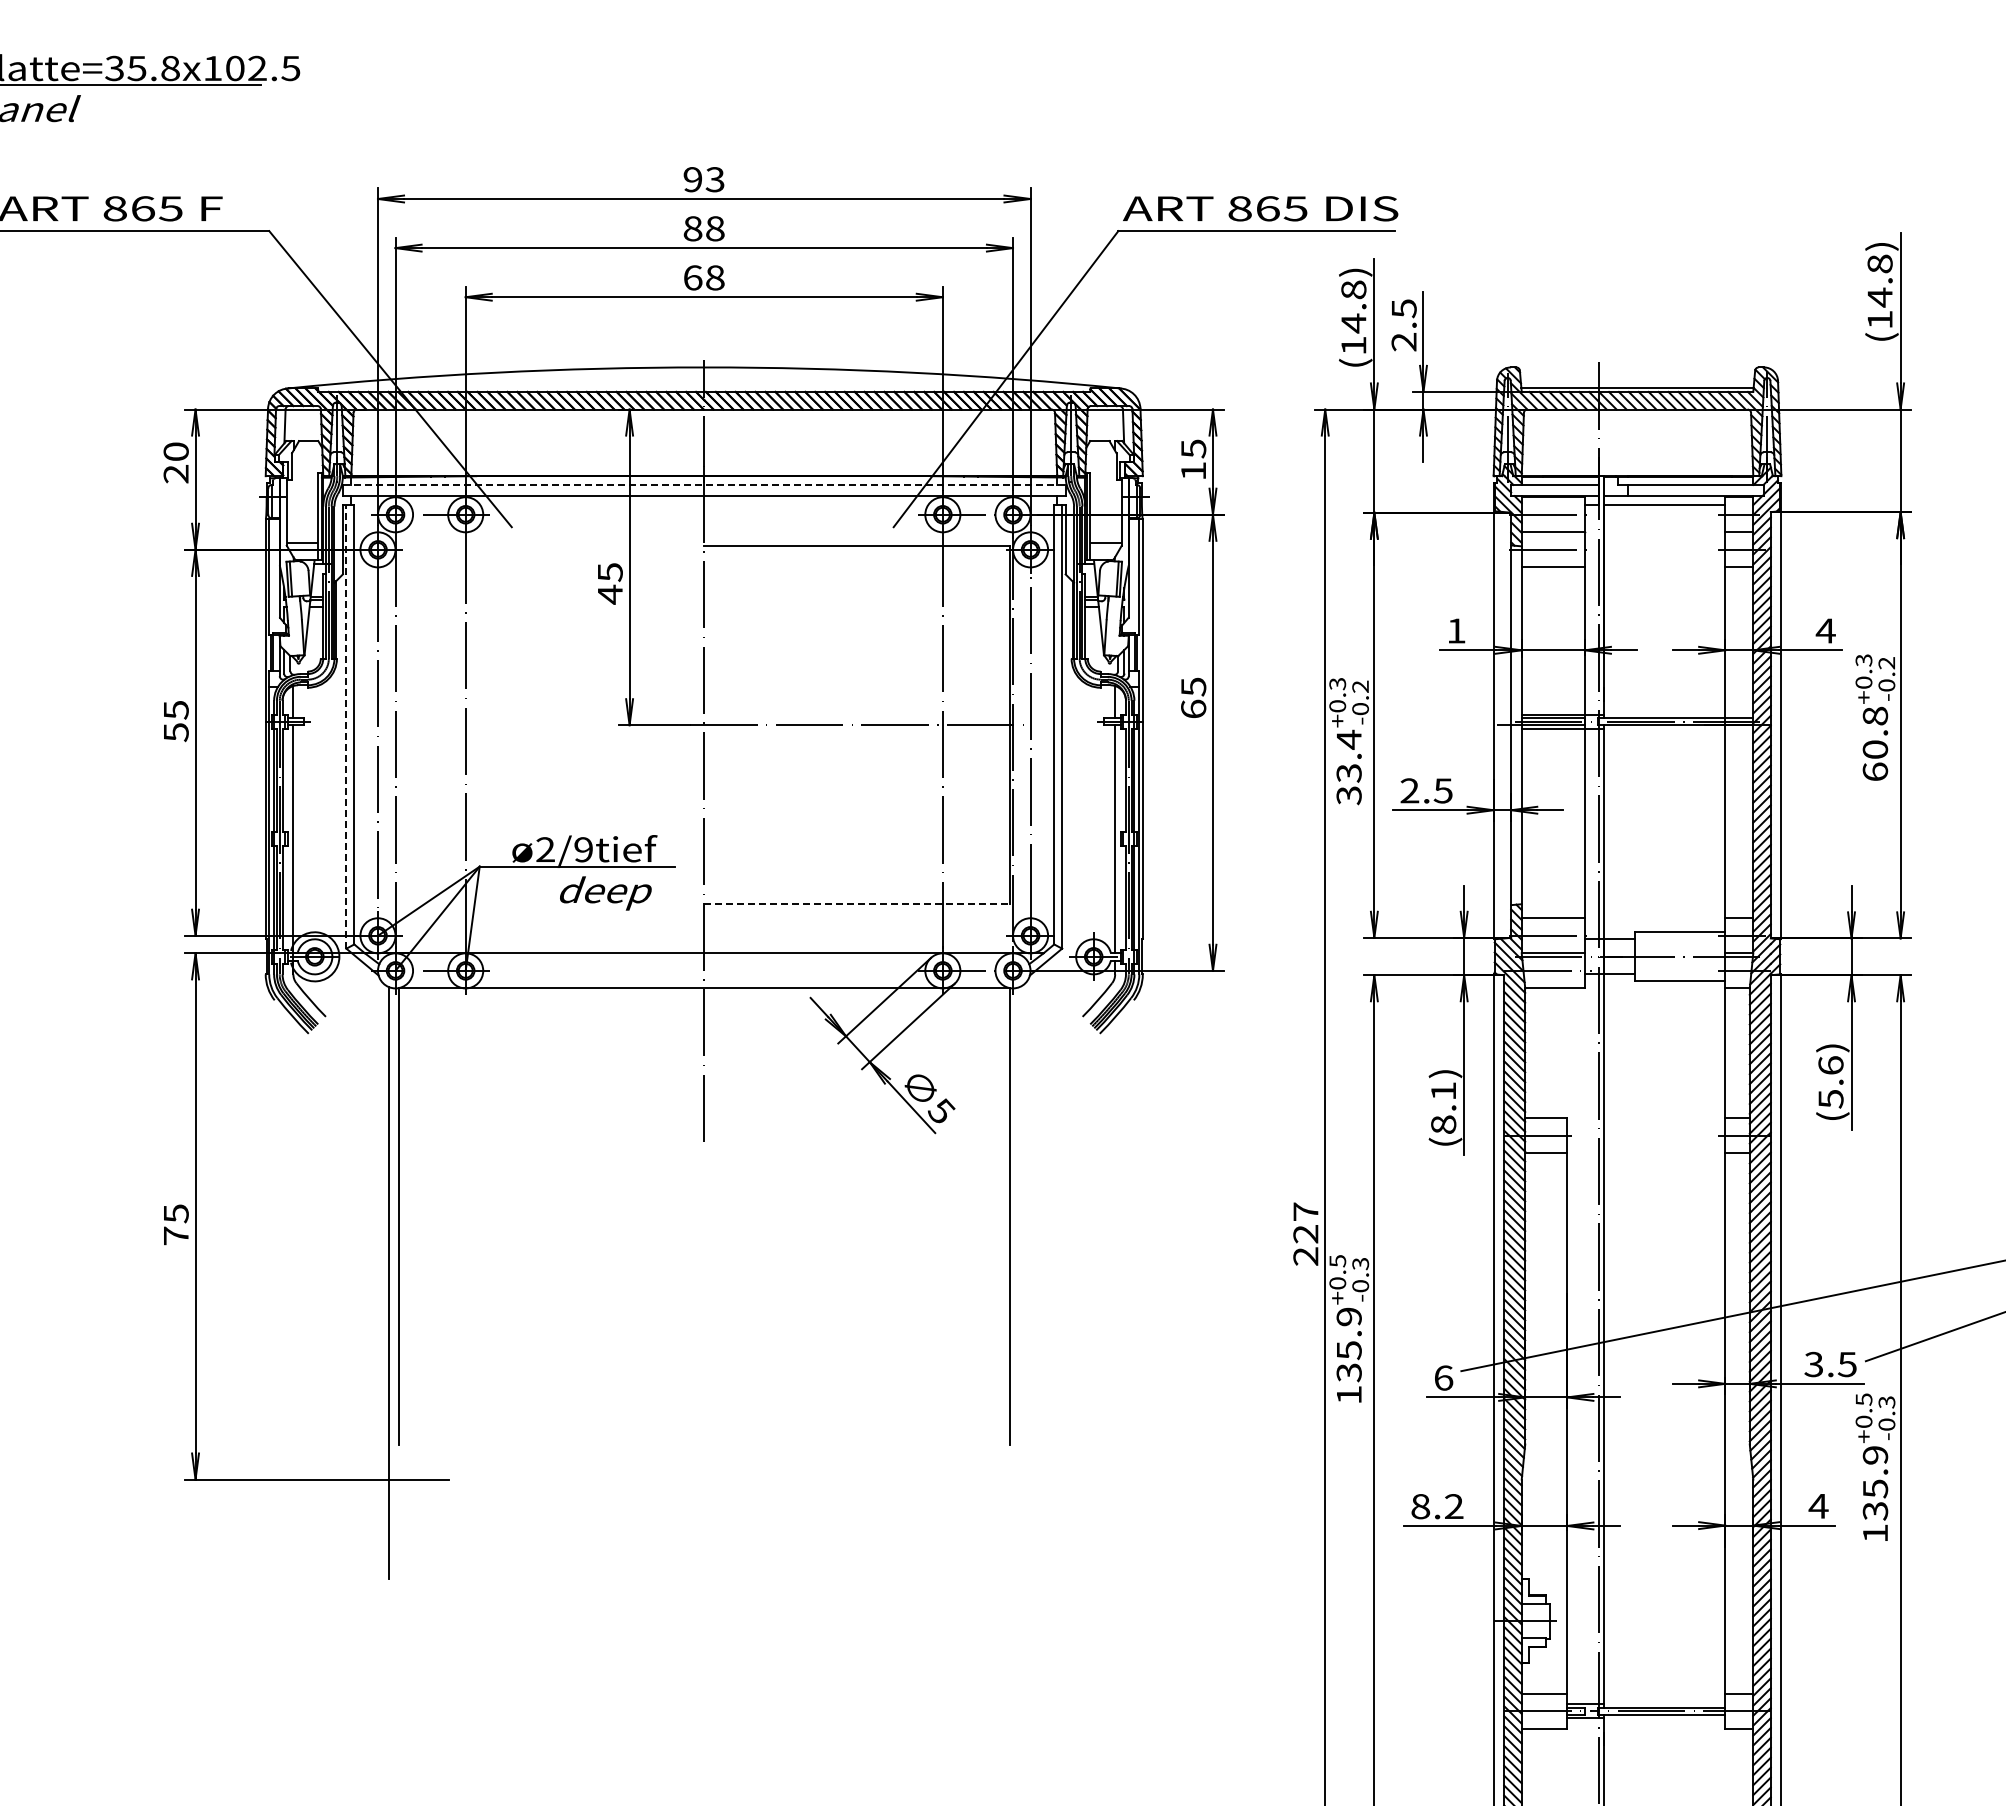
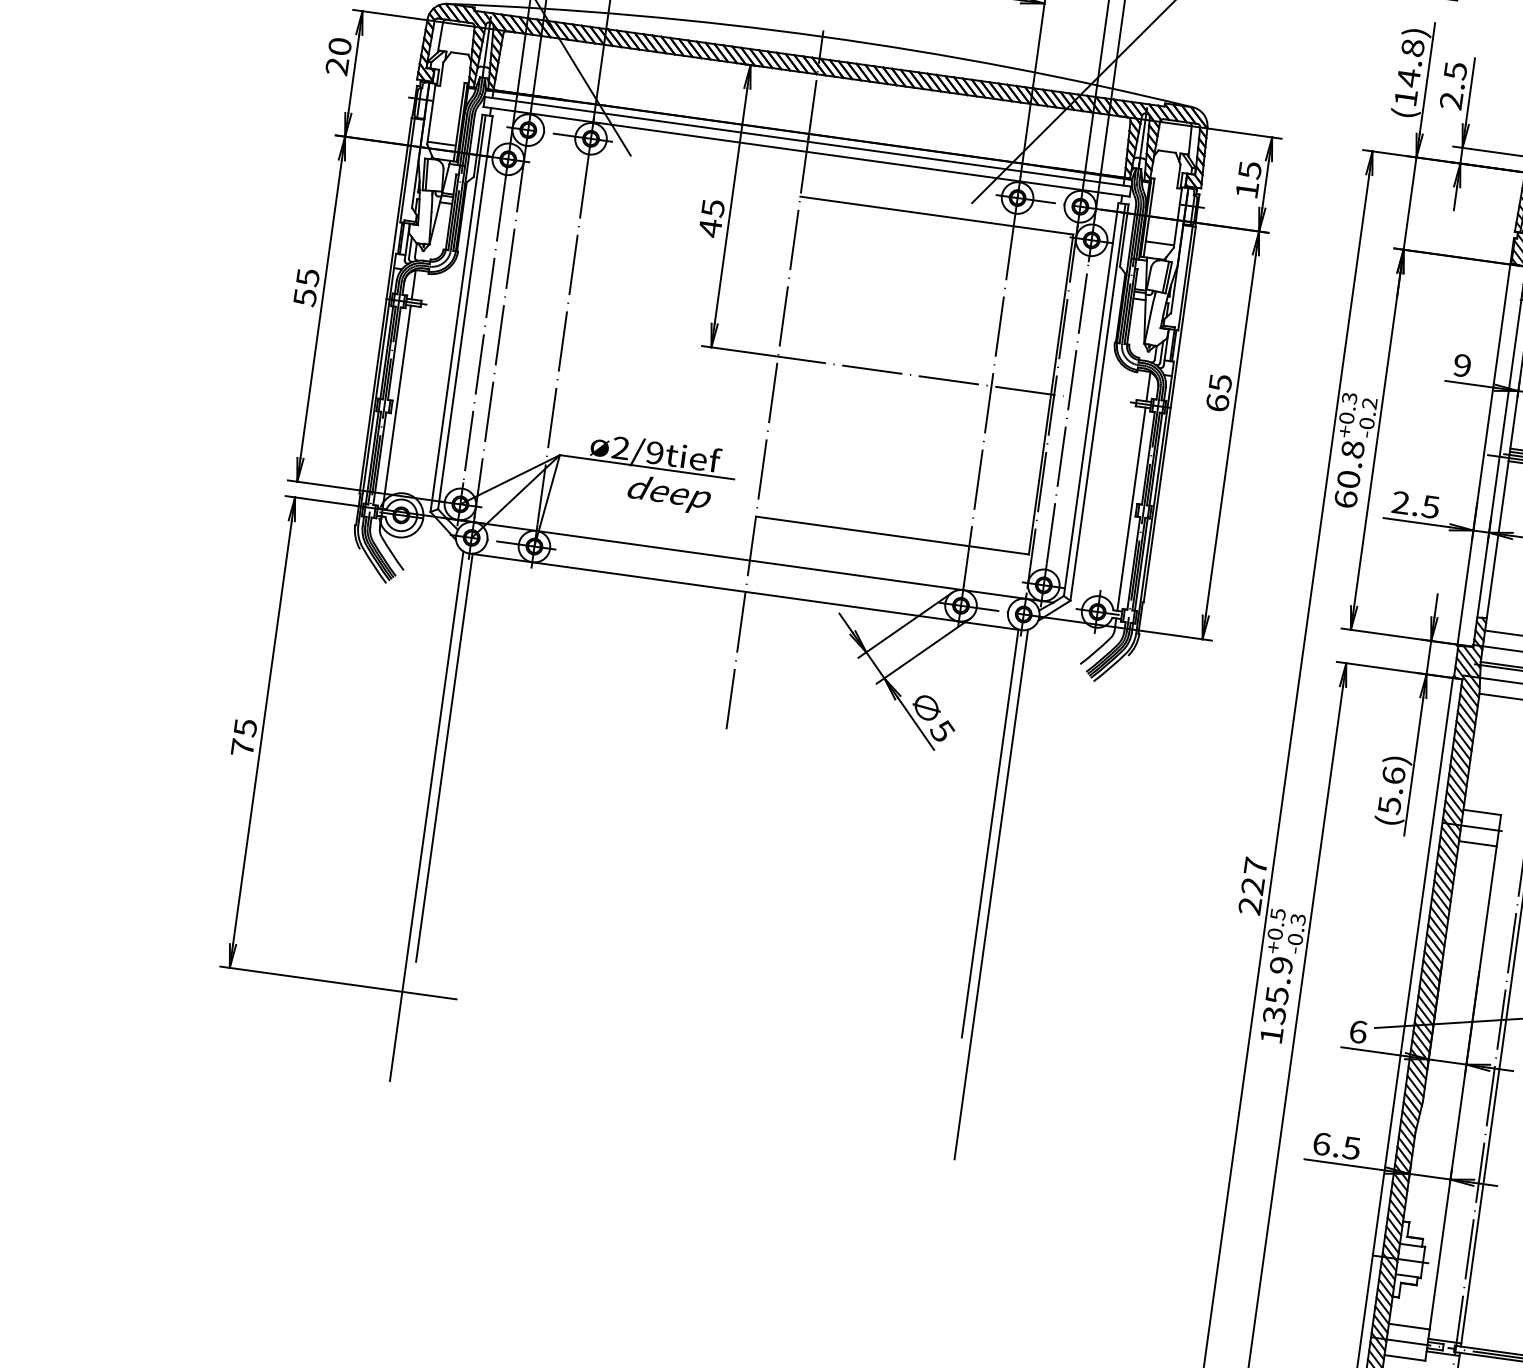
line: (704, 484) -> (808, 141), dashed -> solid
text: (1456, 630) -> (1462, 365), 1 -> 9
line: (346, 726) -> (458, 313), dashed -> solid
text: (1348, 767) -> (1348, 474), 33.4 -> 60.8
line: (856, 904) -> (892, 535), dashed -> solid
text: (1443, 1107) -> (1391, 790), (8.1) -> (5.6)
line: (1020, 1282) -> (991, 894), added
text: (1437, 1506) -> (1336, 1146), 8.2 -> 6.5

